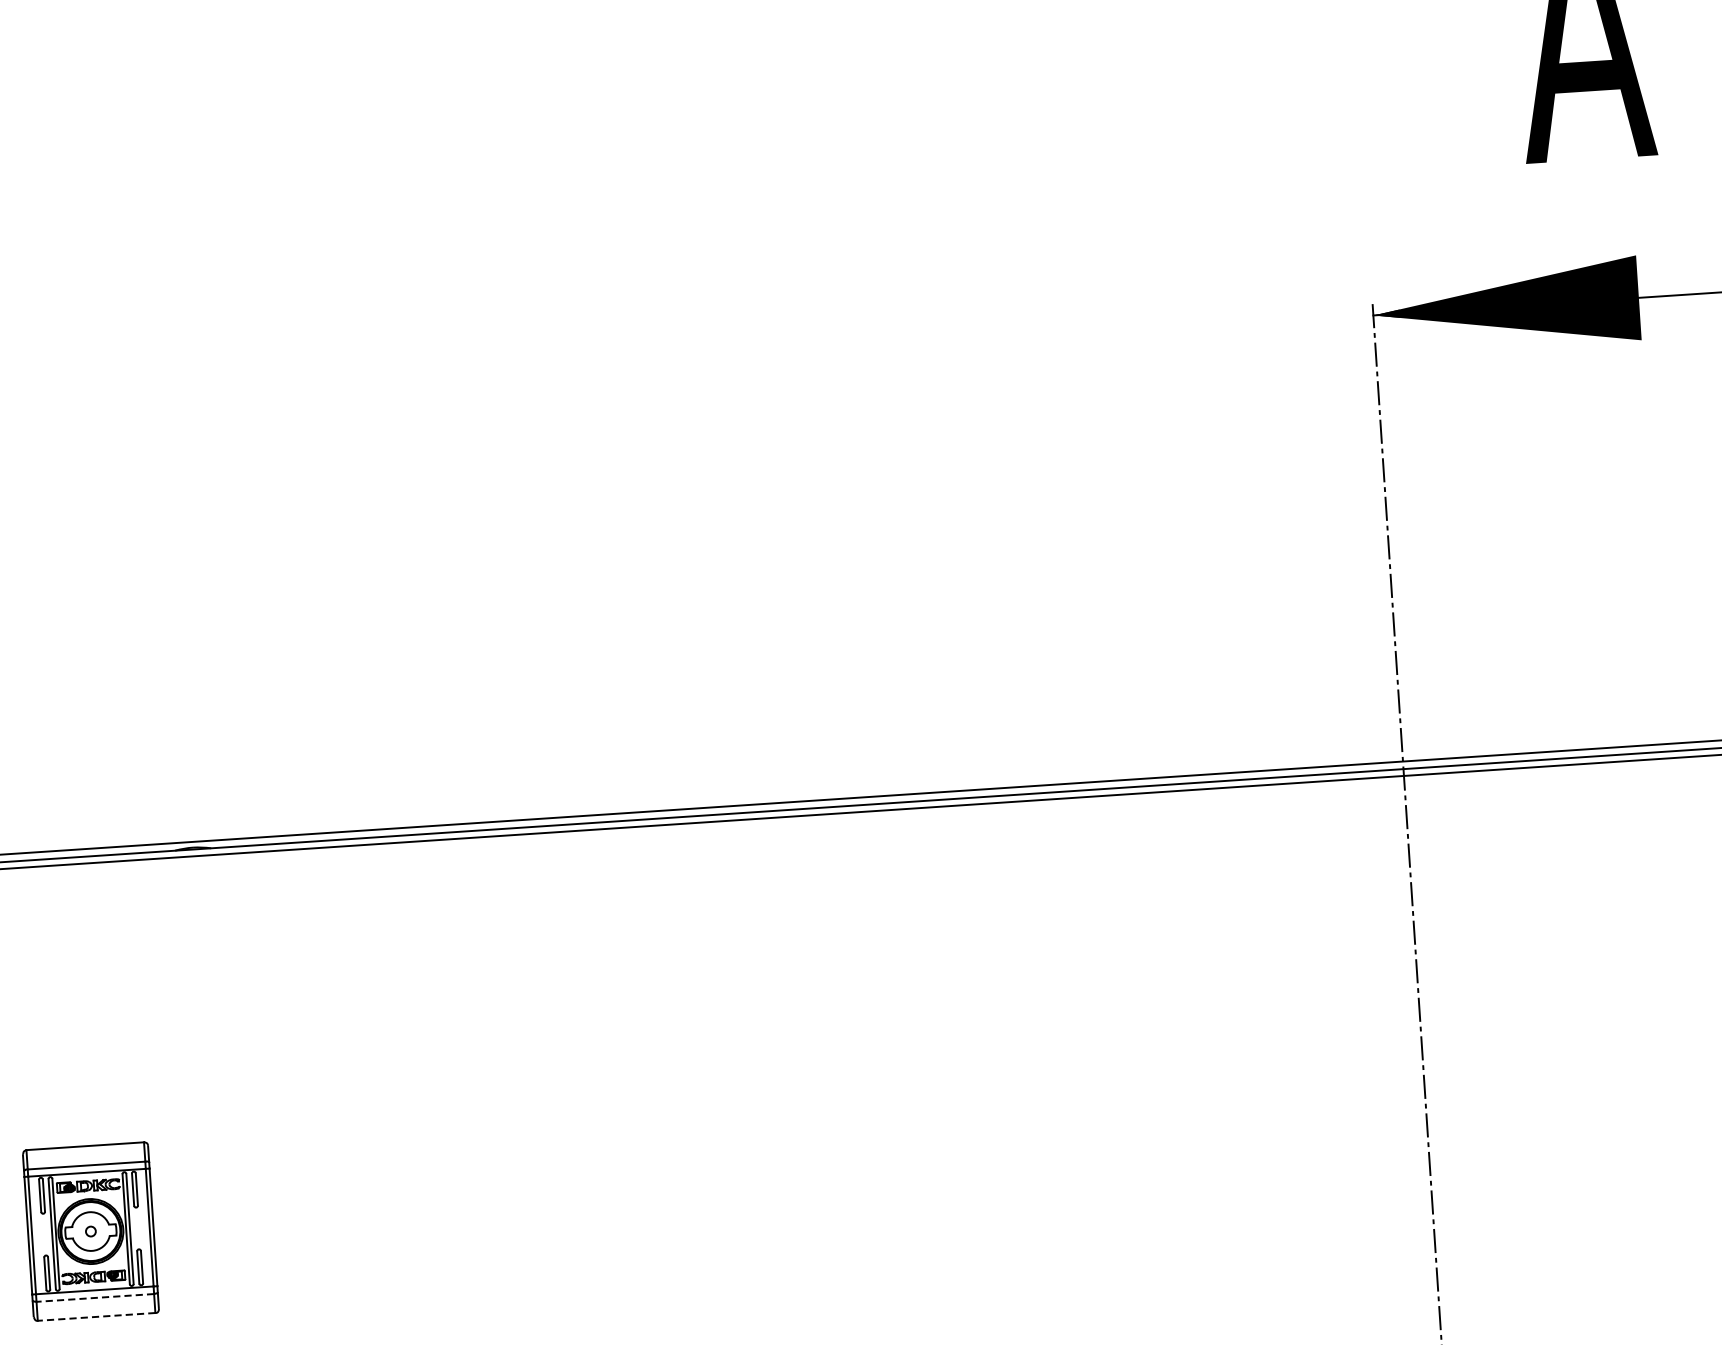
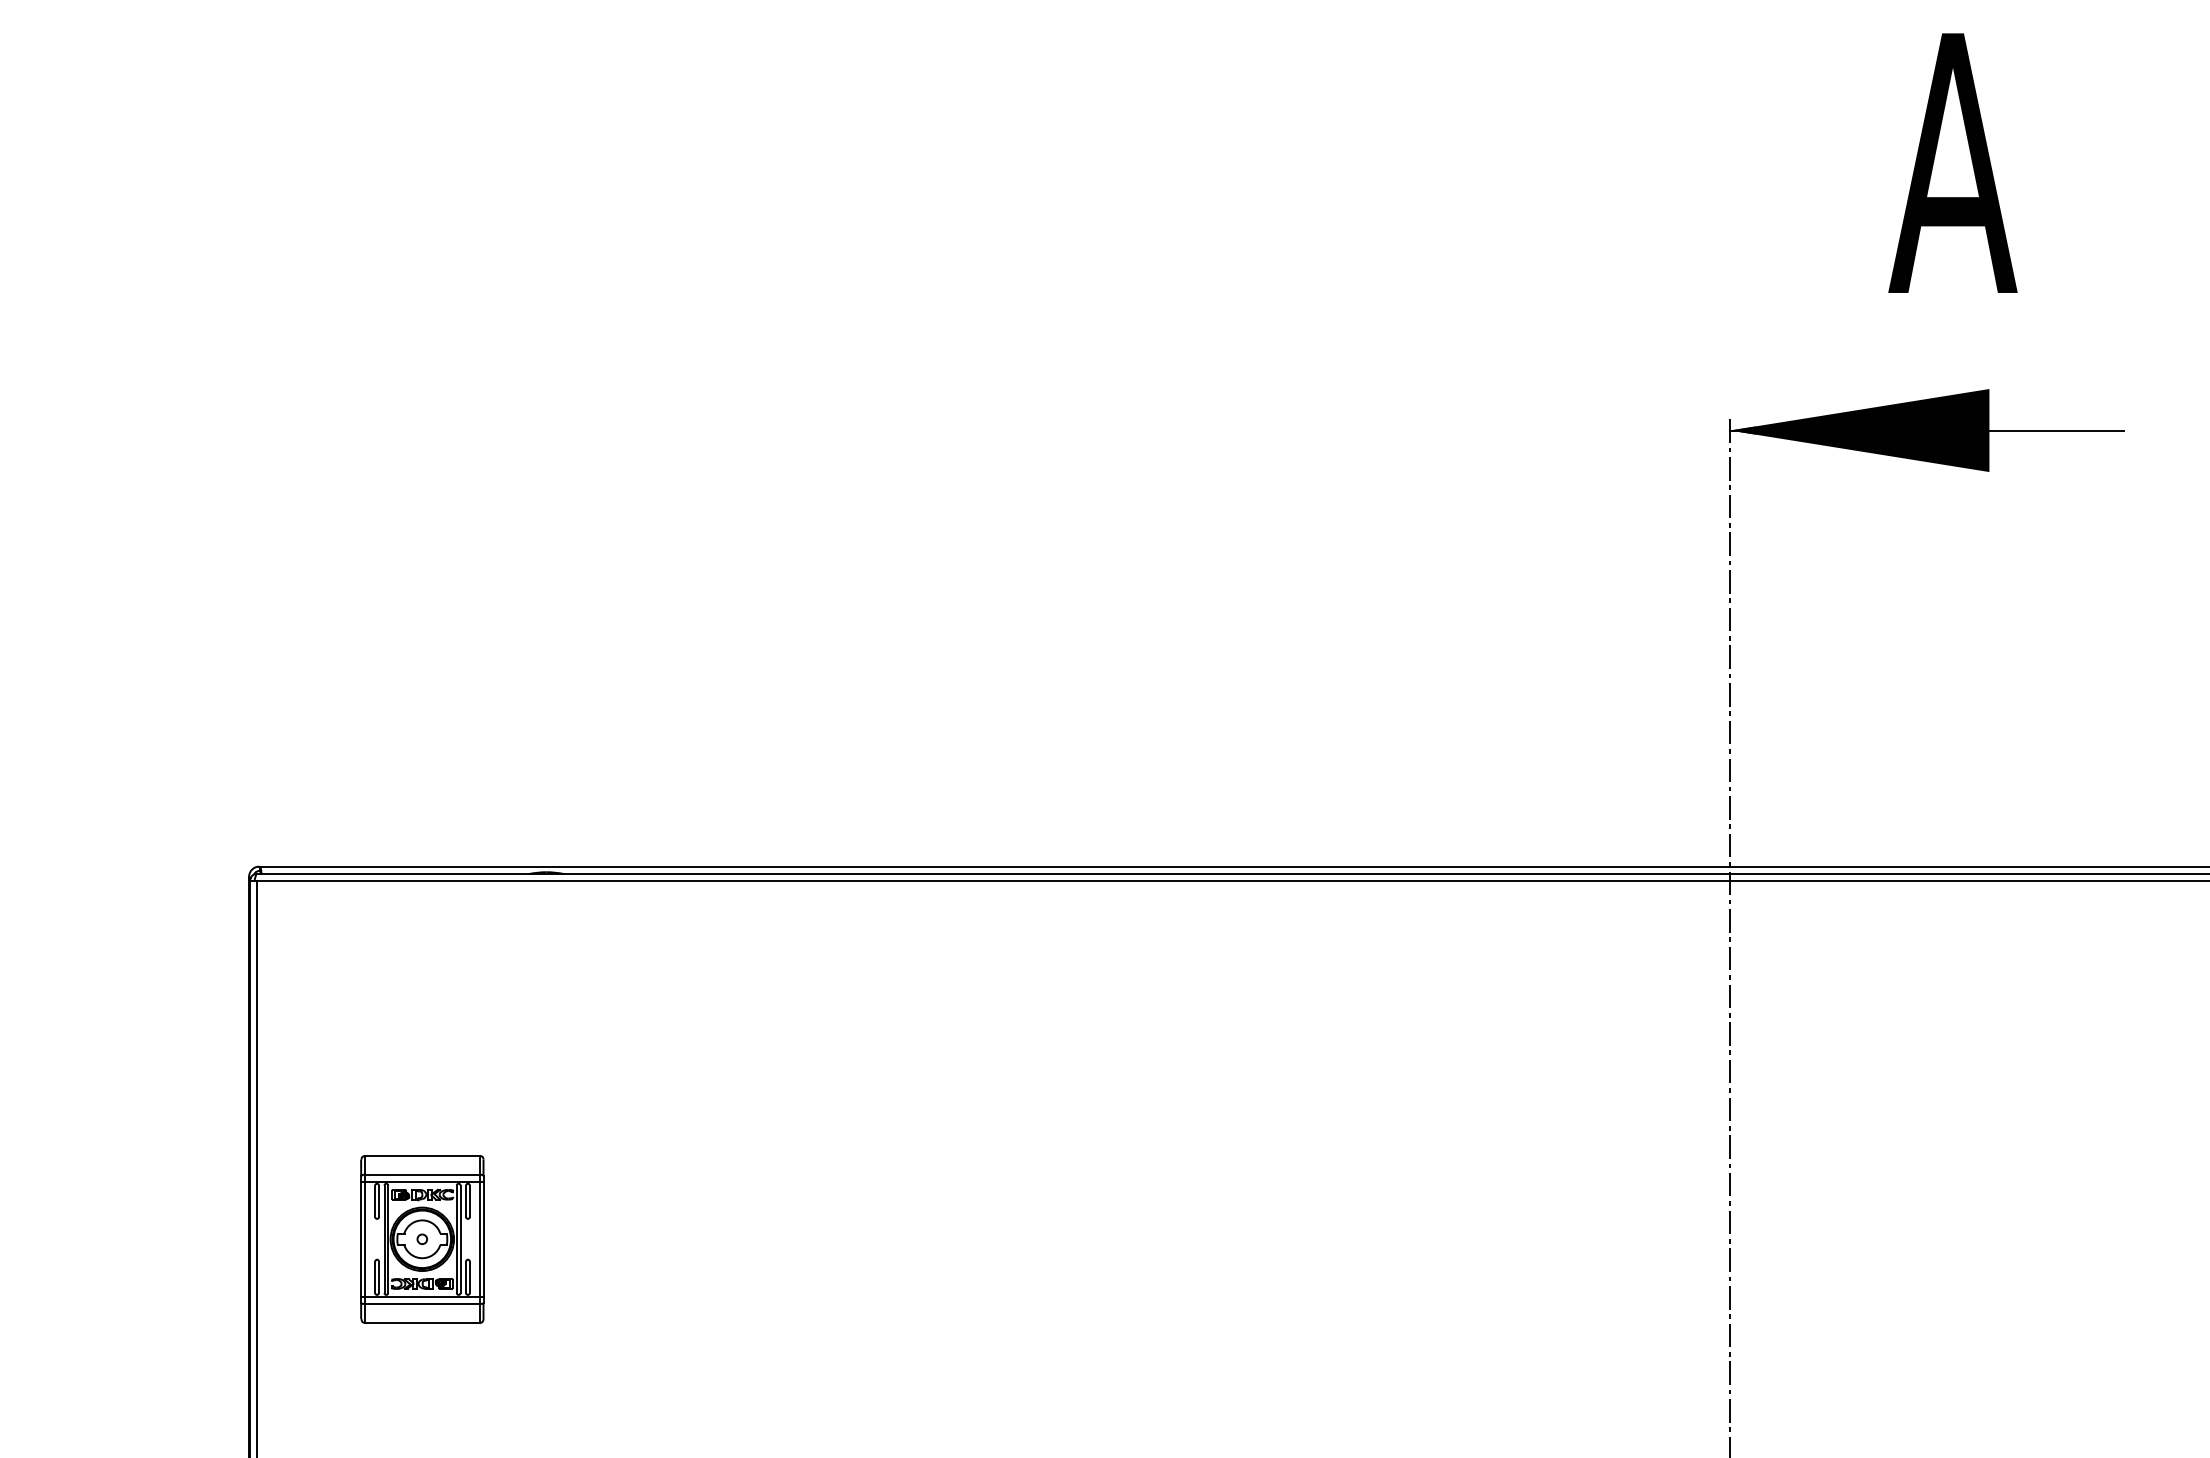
line: (94, 1298) -> (421, 1304), dashed -> solid
line: (95, 1316) -> (421, 1322), dashed -> solid

